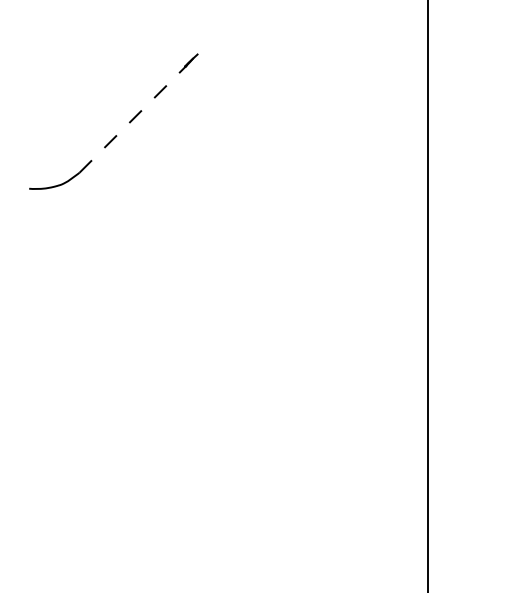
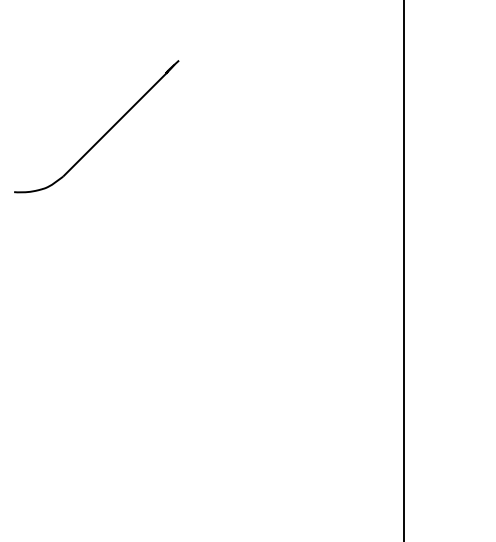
line: (133, 118) -> (115, 123), dashed -> solid

